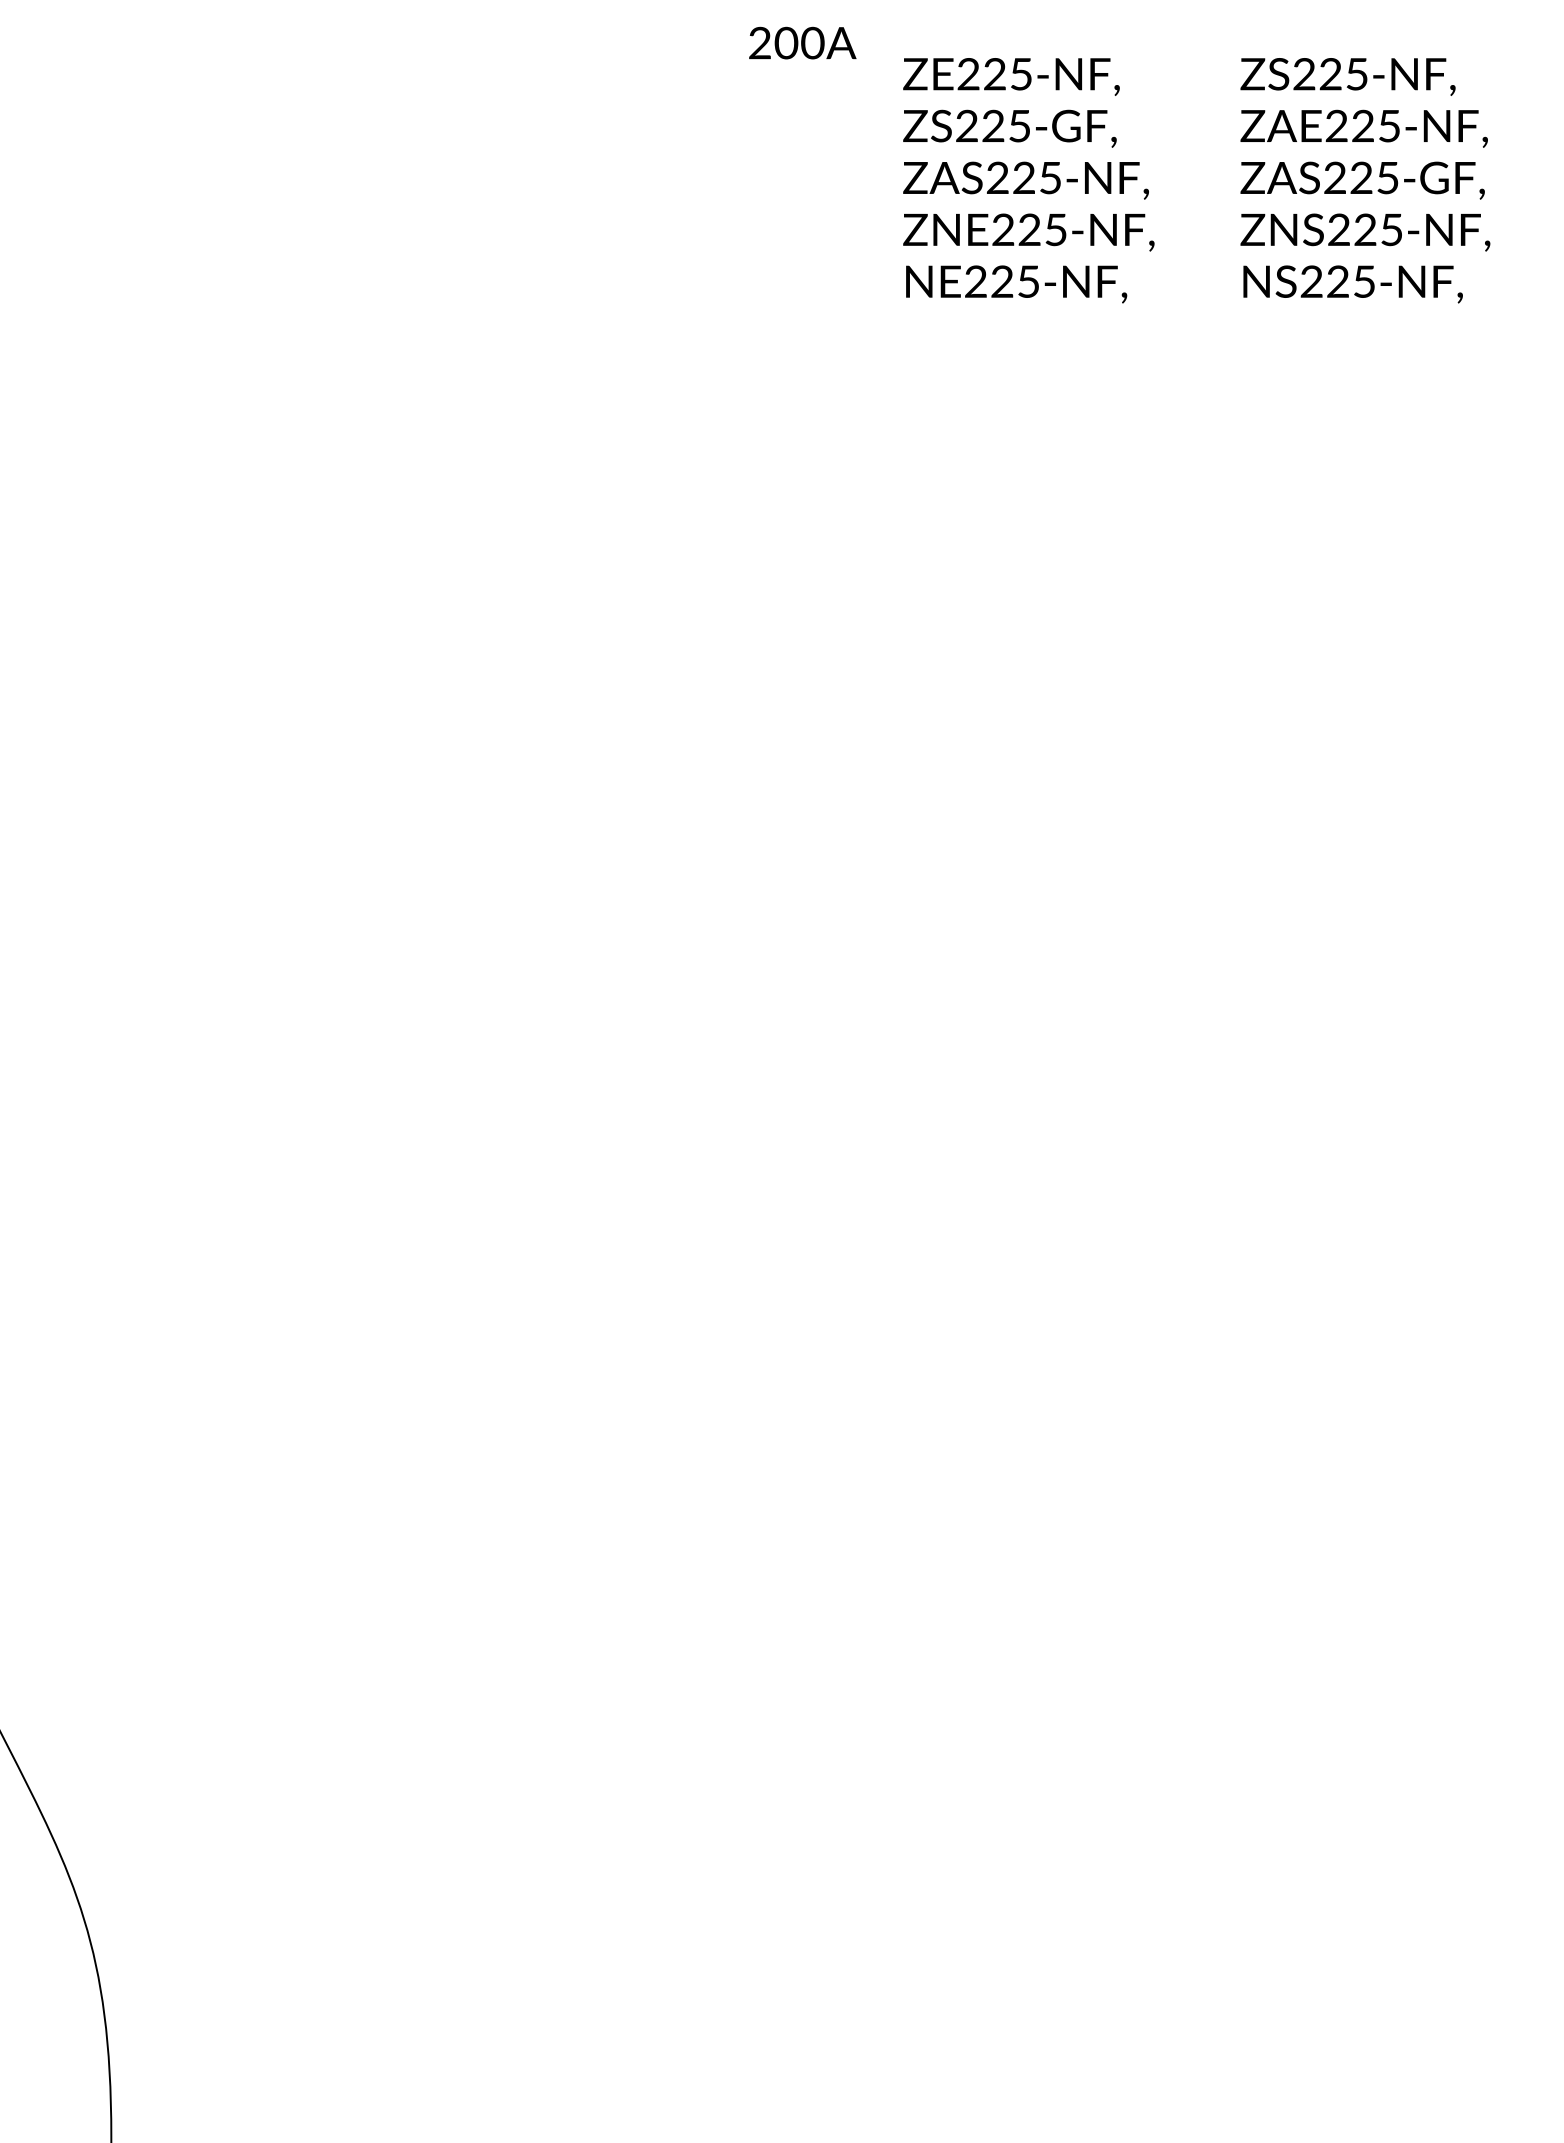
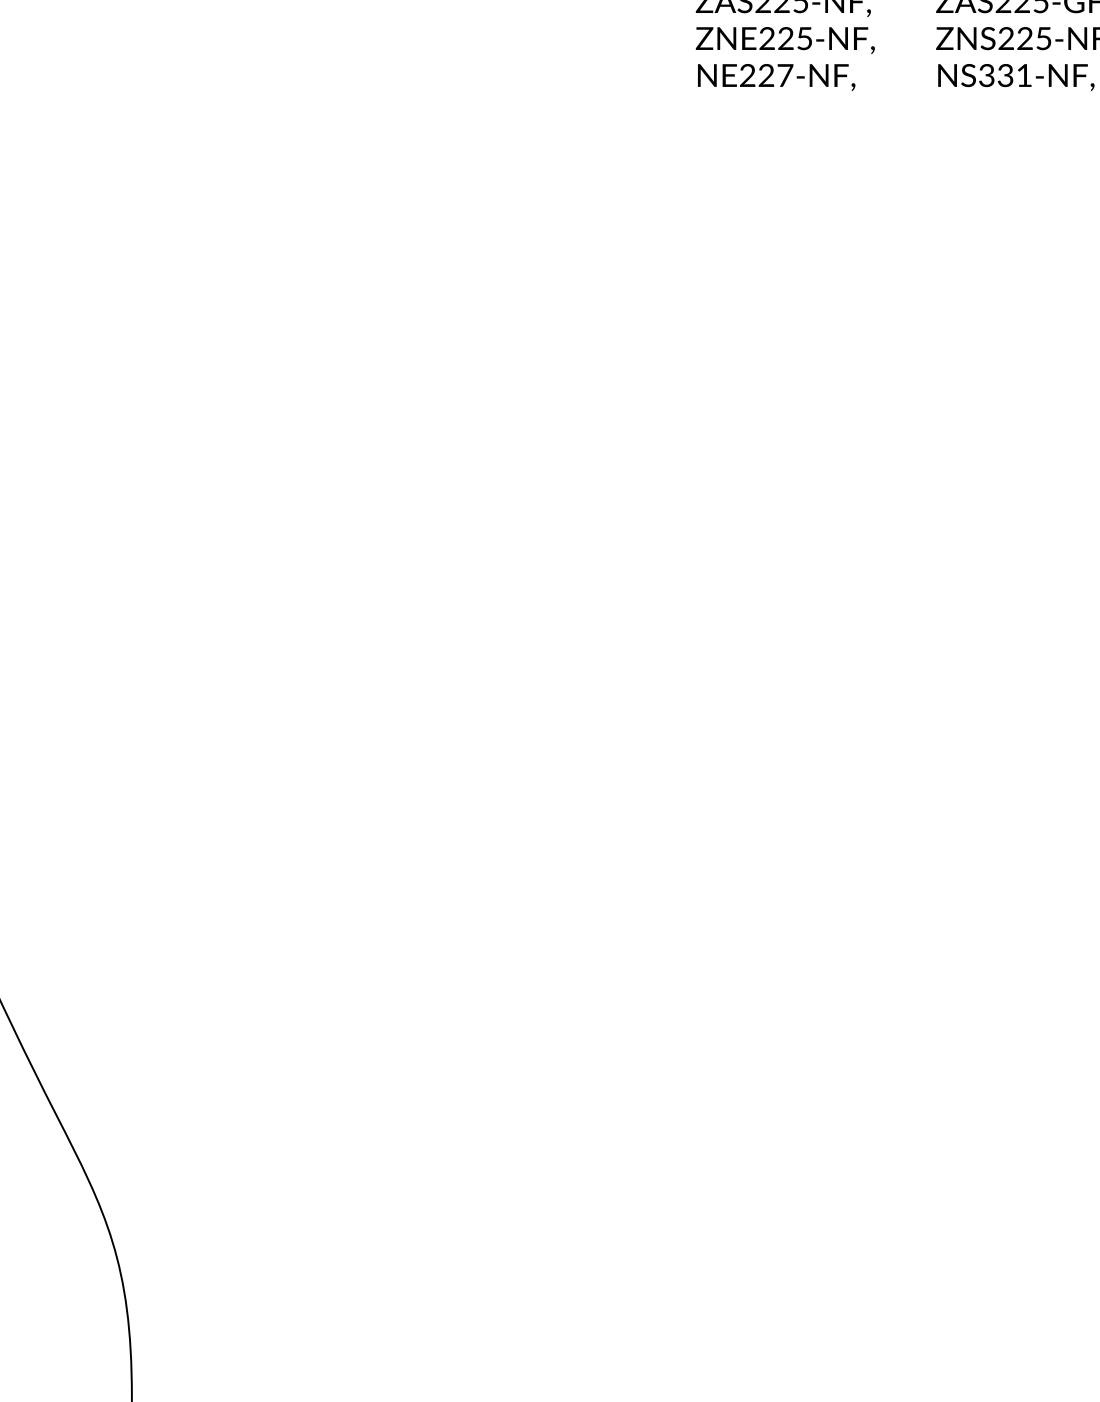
text: (1029, 281) -> (785, 75), NE225-NF, -> NE227-NF,
text: (1337, 281) -> (1005, 75), NS225-NF, -> NS331-NF,

